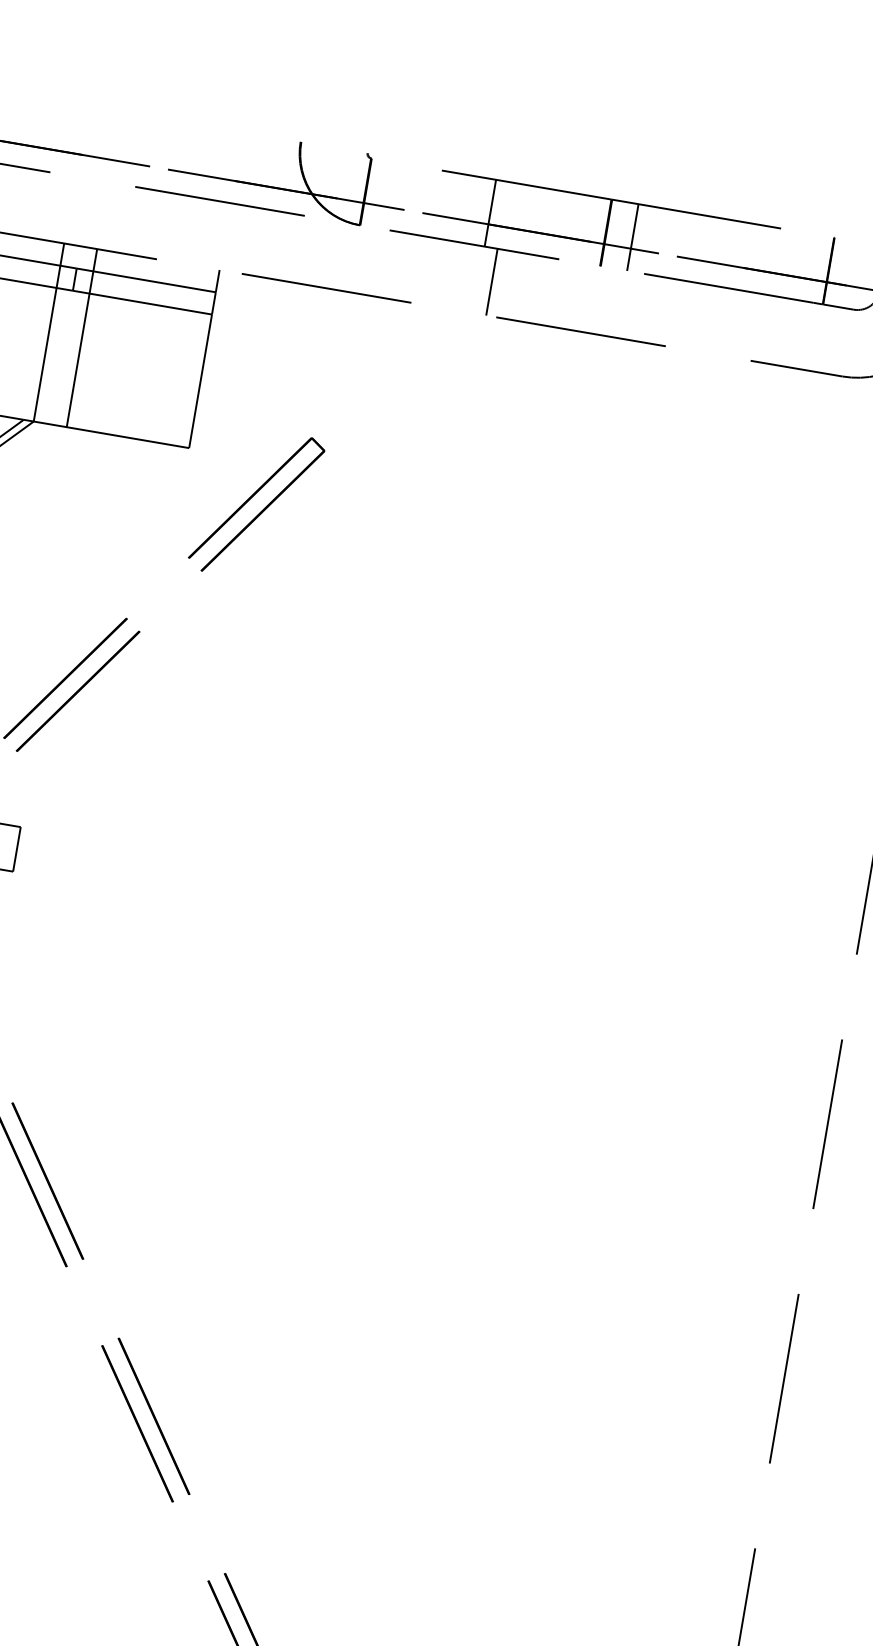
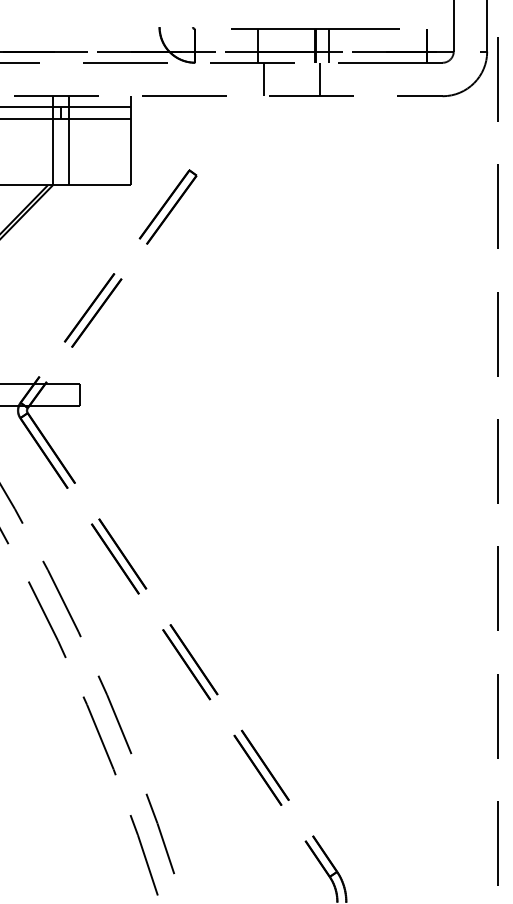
line: (602, 301) -> (319, 79), added

